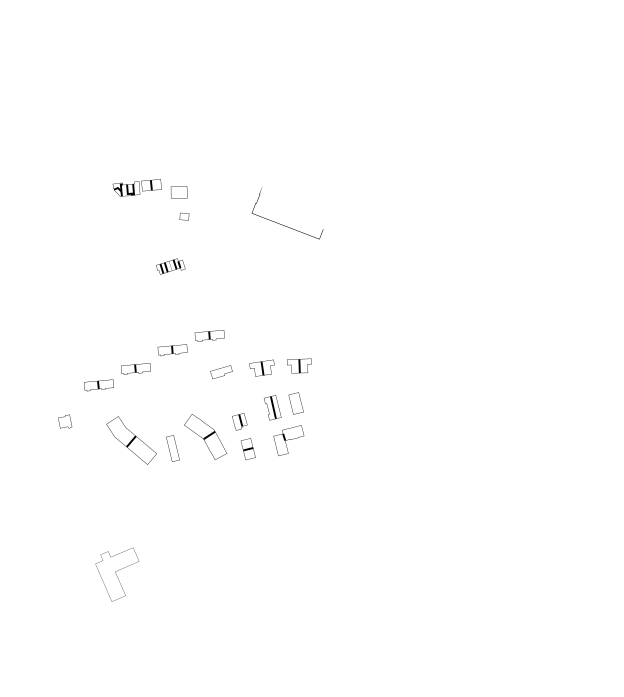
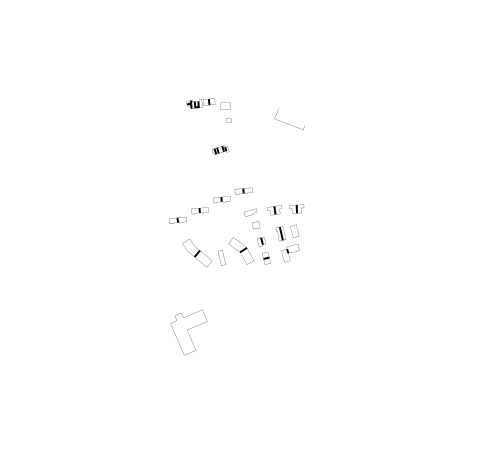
part: (287, 214) -> (289, 119), size x0.71
part: (65, 420) -> (256, 224), moved
part: (116, 574) -> (188, 332), size x1.43

